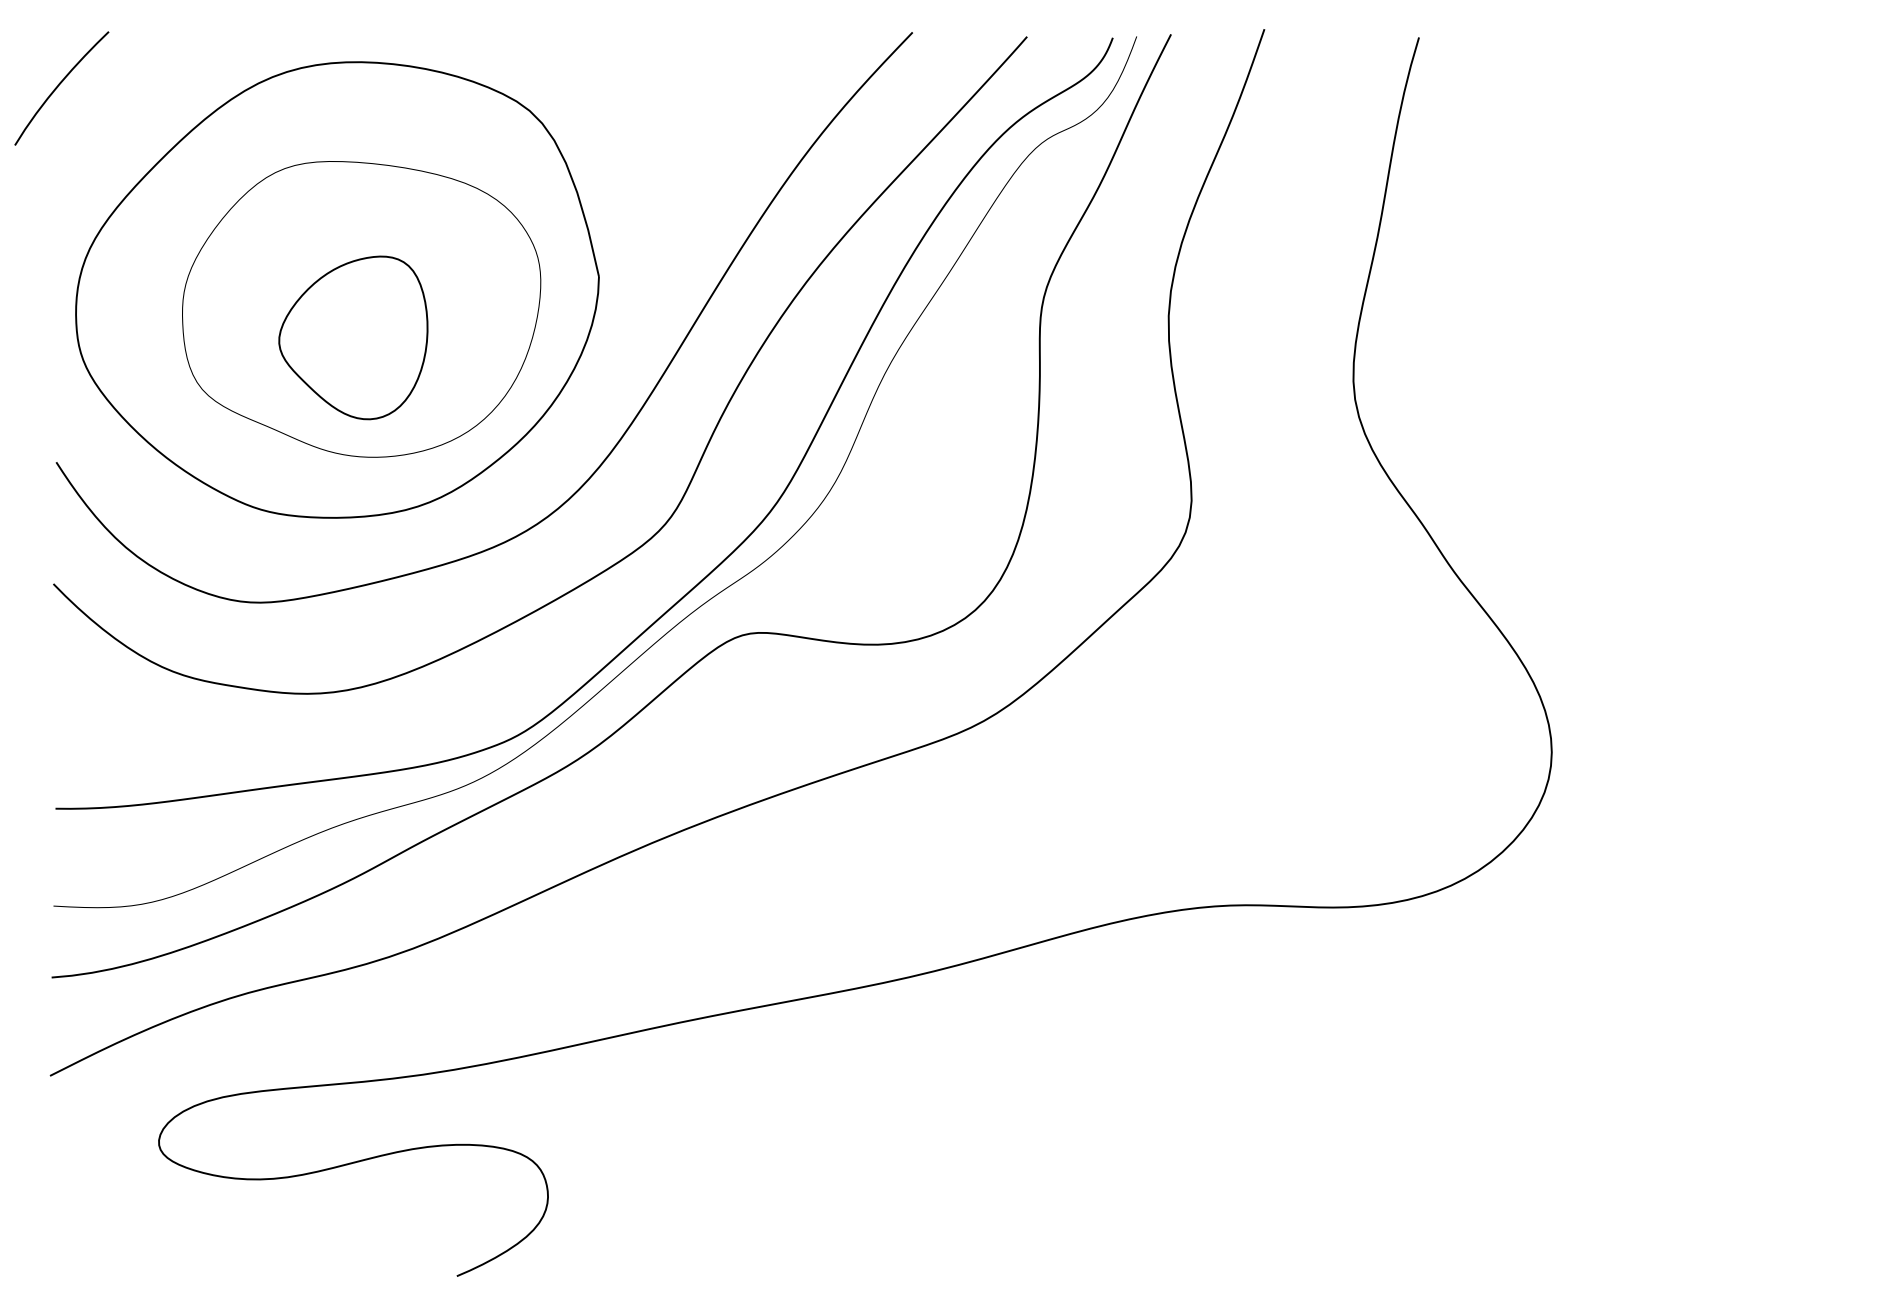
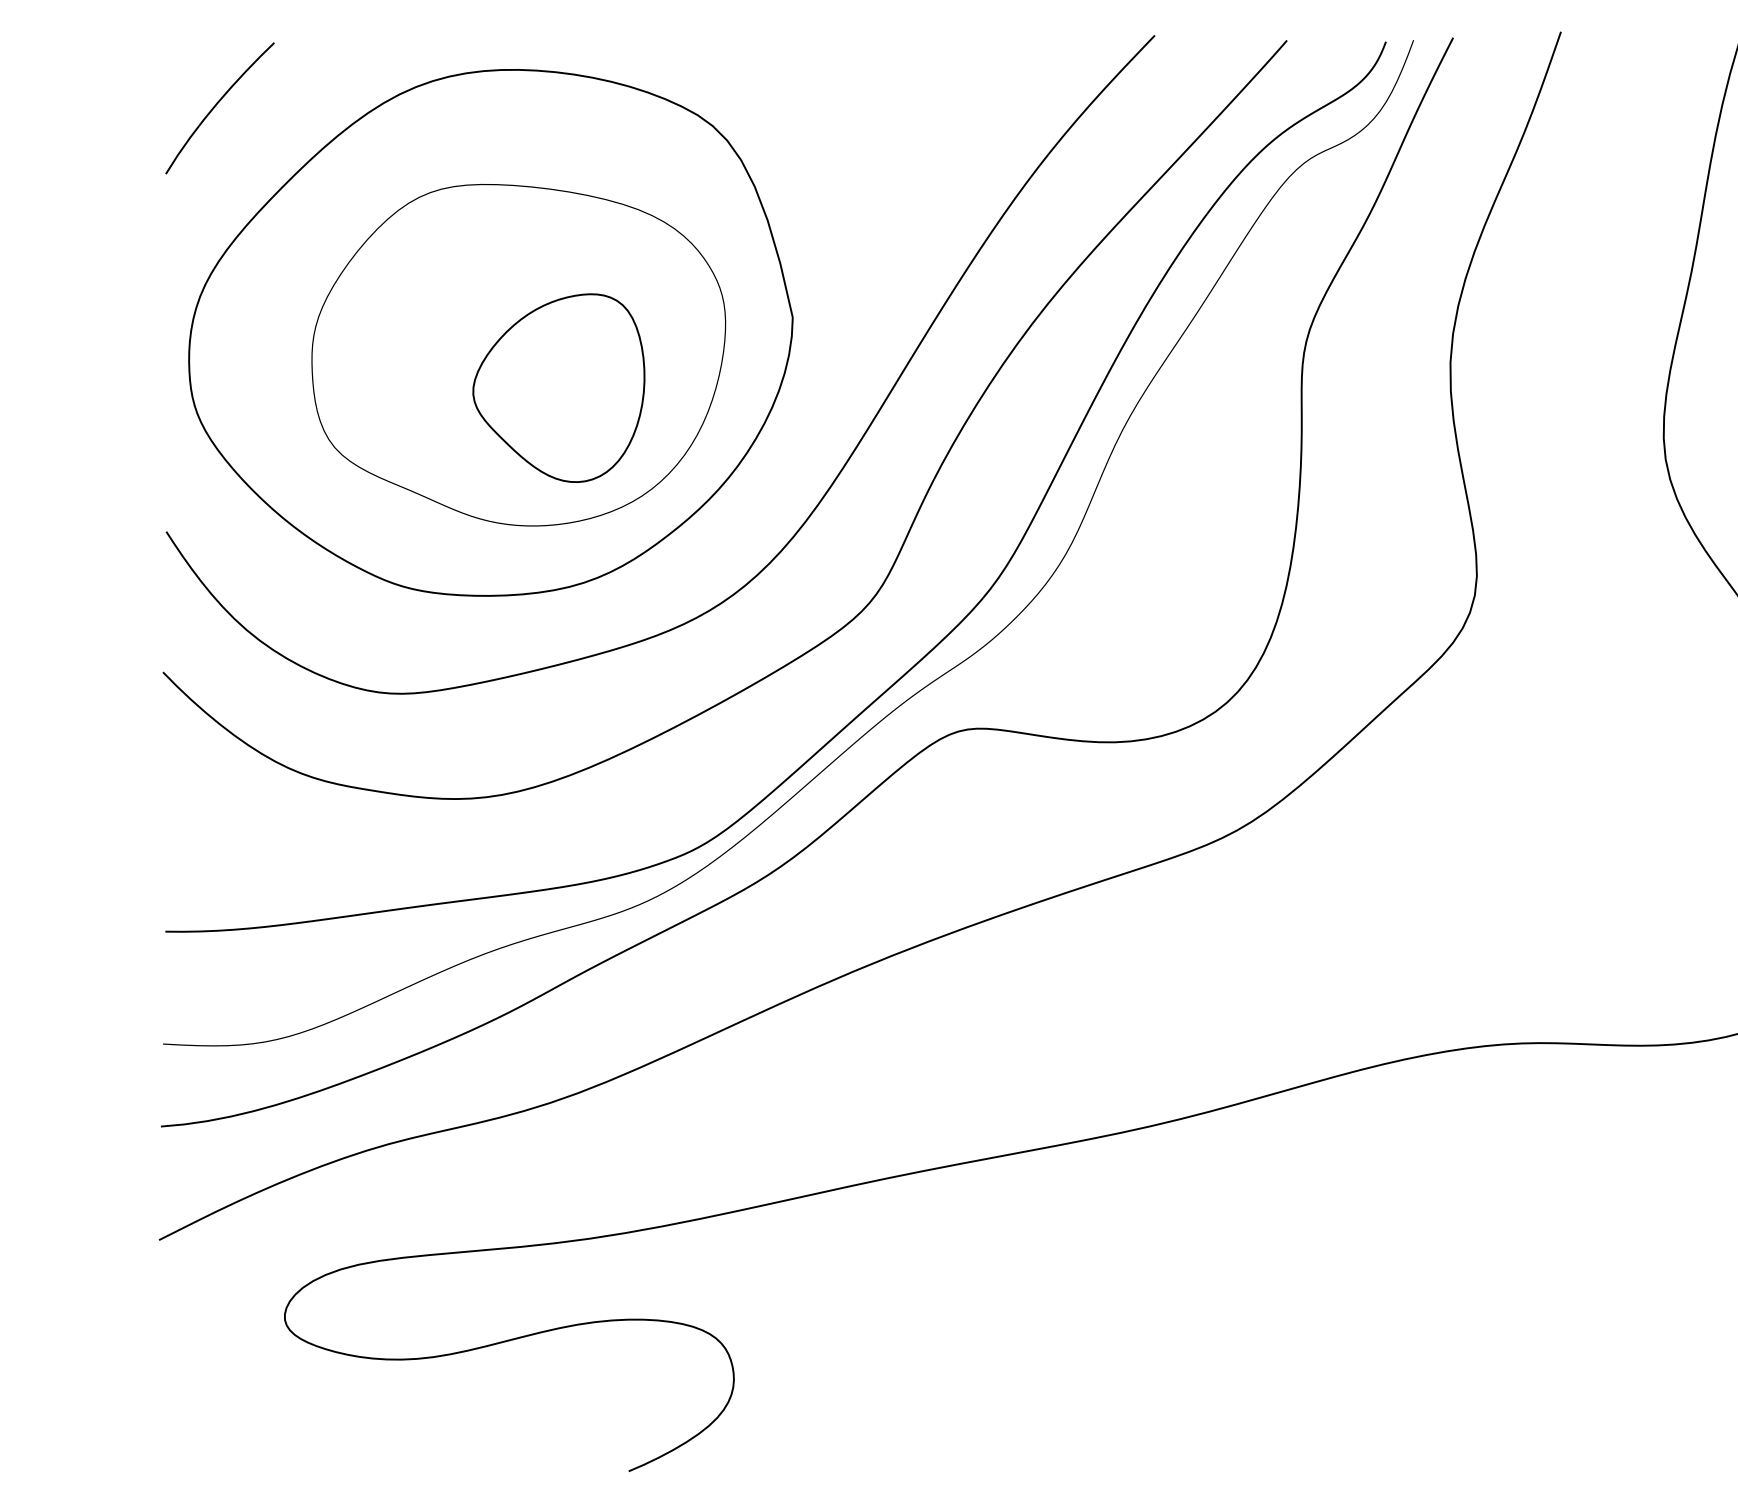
curve: (58, 87) -> (216, 107), moved
part: (353, 337) -> (559, 387), moved

